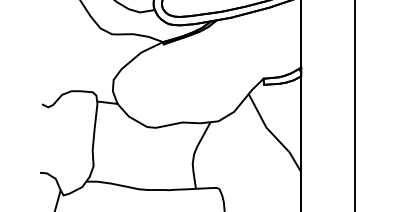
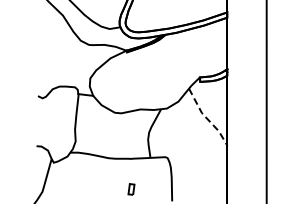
line: (272, 134) -> (206, 118), solid -> dashed

